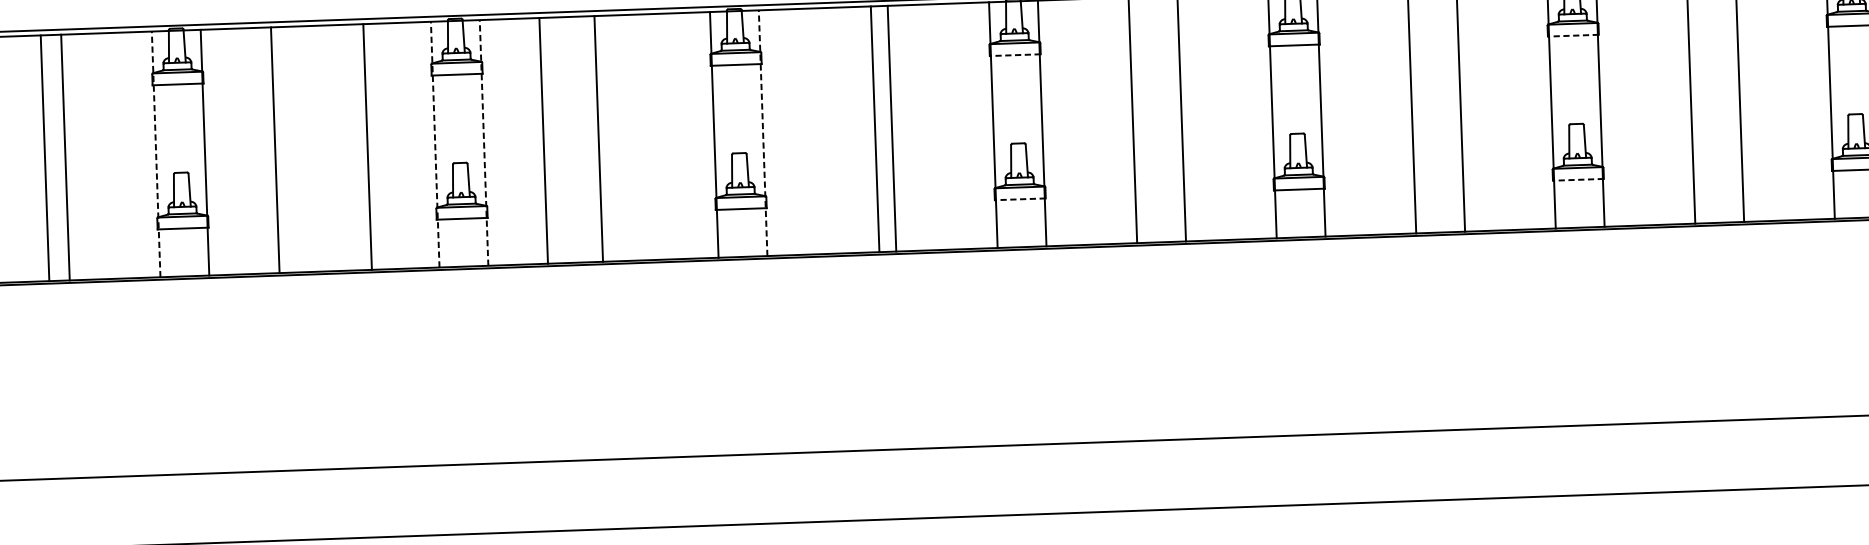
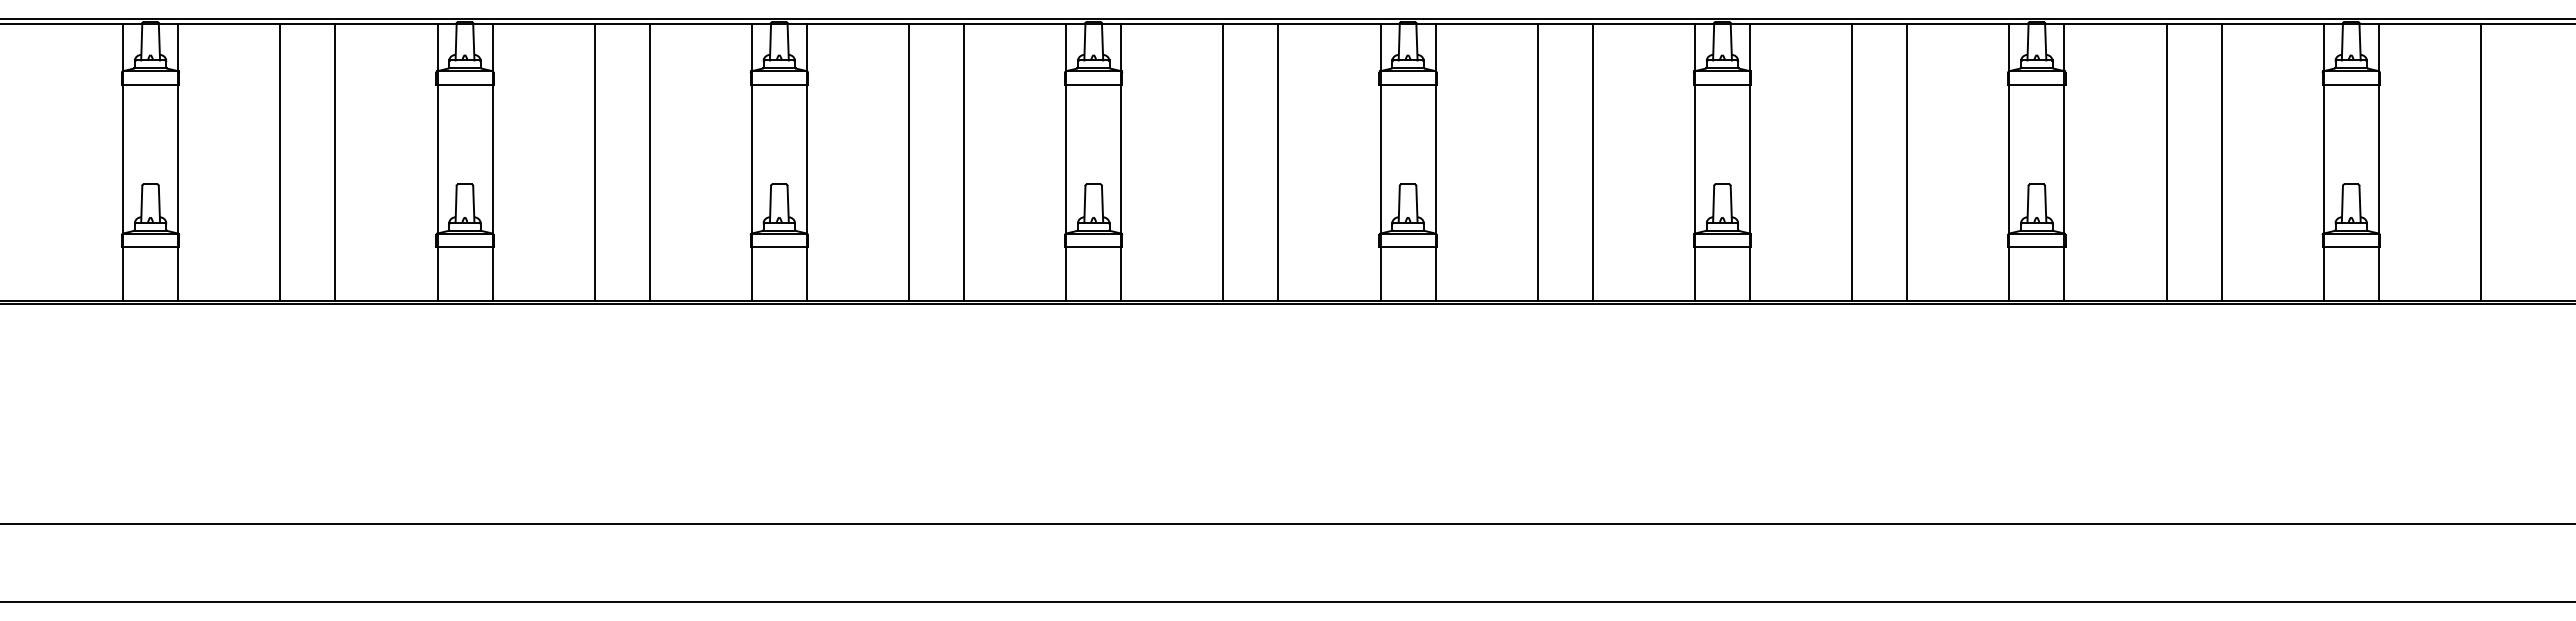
line: (1573, 35) -> (2036, 84), dashed -> solid
line: (1015, 54) -> (1408, 84), dashed -> solid
line: (892, 128) -> (1223, 162), moved
line: (875, 129) -> (1278, 162), moved
line: (763, 133) -> (1121, 162), dashed -> solid
line: (599, 138) -> (964, 162), moved
line: (544, 140) -> (909, 162), moved
line: (483, 142) -> (806, 162), dashed -> solid
line: (434, 144) -> (751, 162), dashed -> solid
line: (367, 146) -> (649, 162), moved
line: (275, 150) -> (594, 162), moved
line: (156, 154) -> (437, 162), dashed -> solid
line: (45, 158) -> (280, 162), moved
line: (1578, 180) -> (2036, 247), dashed -> solid
line: (1020, 199) -> (1408, 247), dashed -> solid

